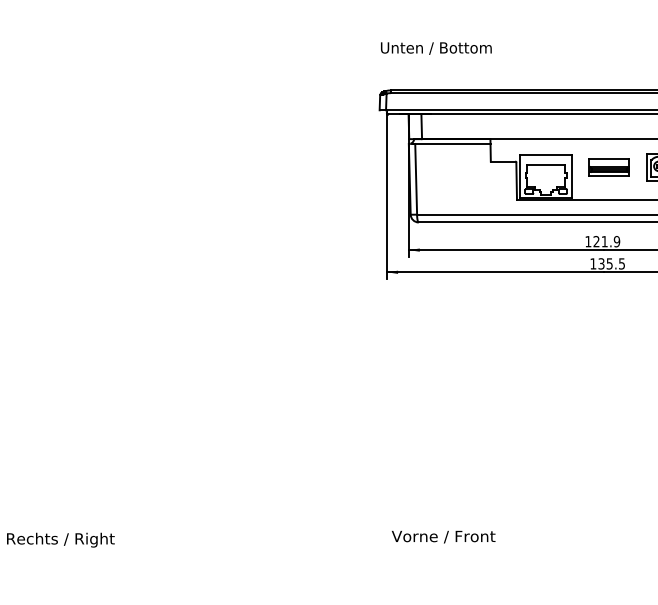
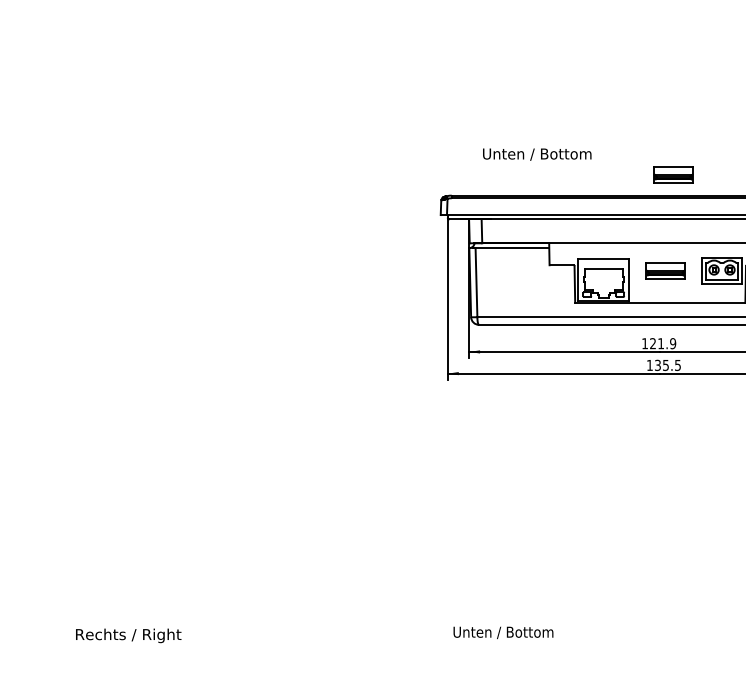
text: (436, 48) -> (537, 154), moved
part: (617, 68) -> (673, 174), added
text: (443, 536) -> (503, 632), Vorne / Front -> Unten / Bottom

